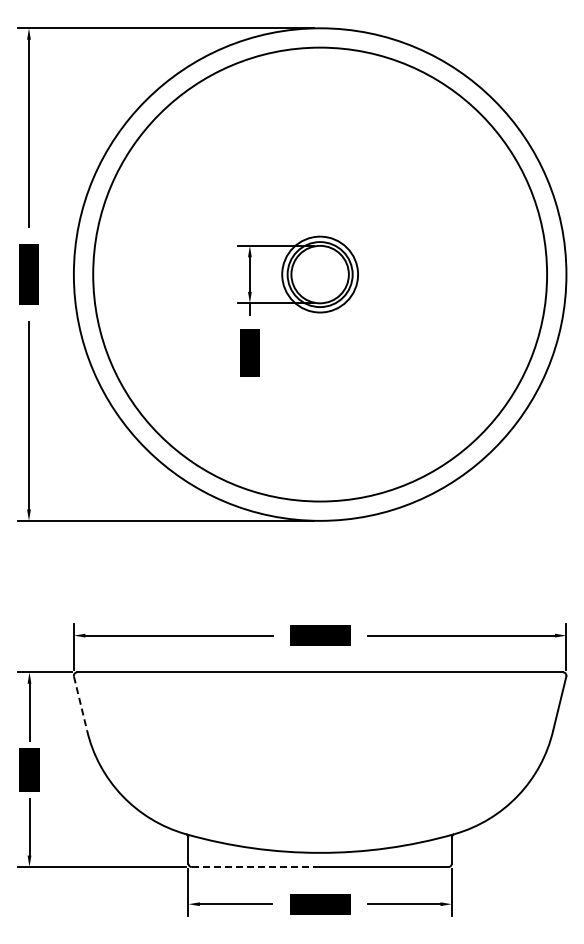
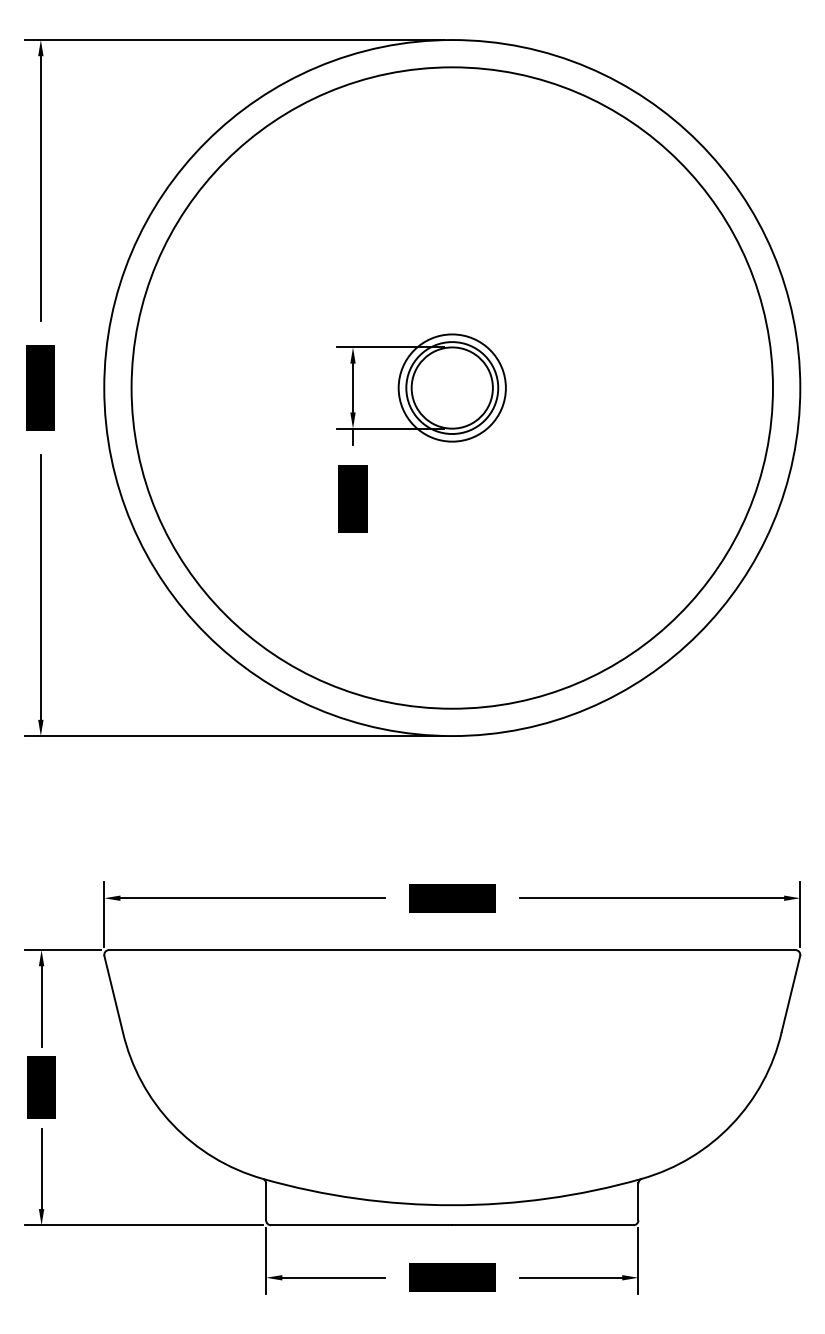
line: (80, 703) -> (113, 994), dashed -> solid
line: (256, 867) -> (362, 1225), dashed -> solid

